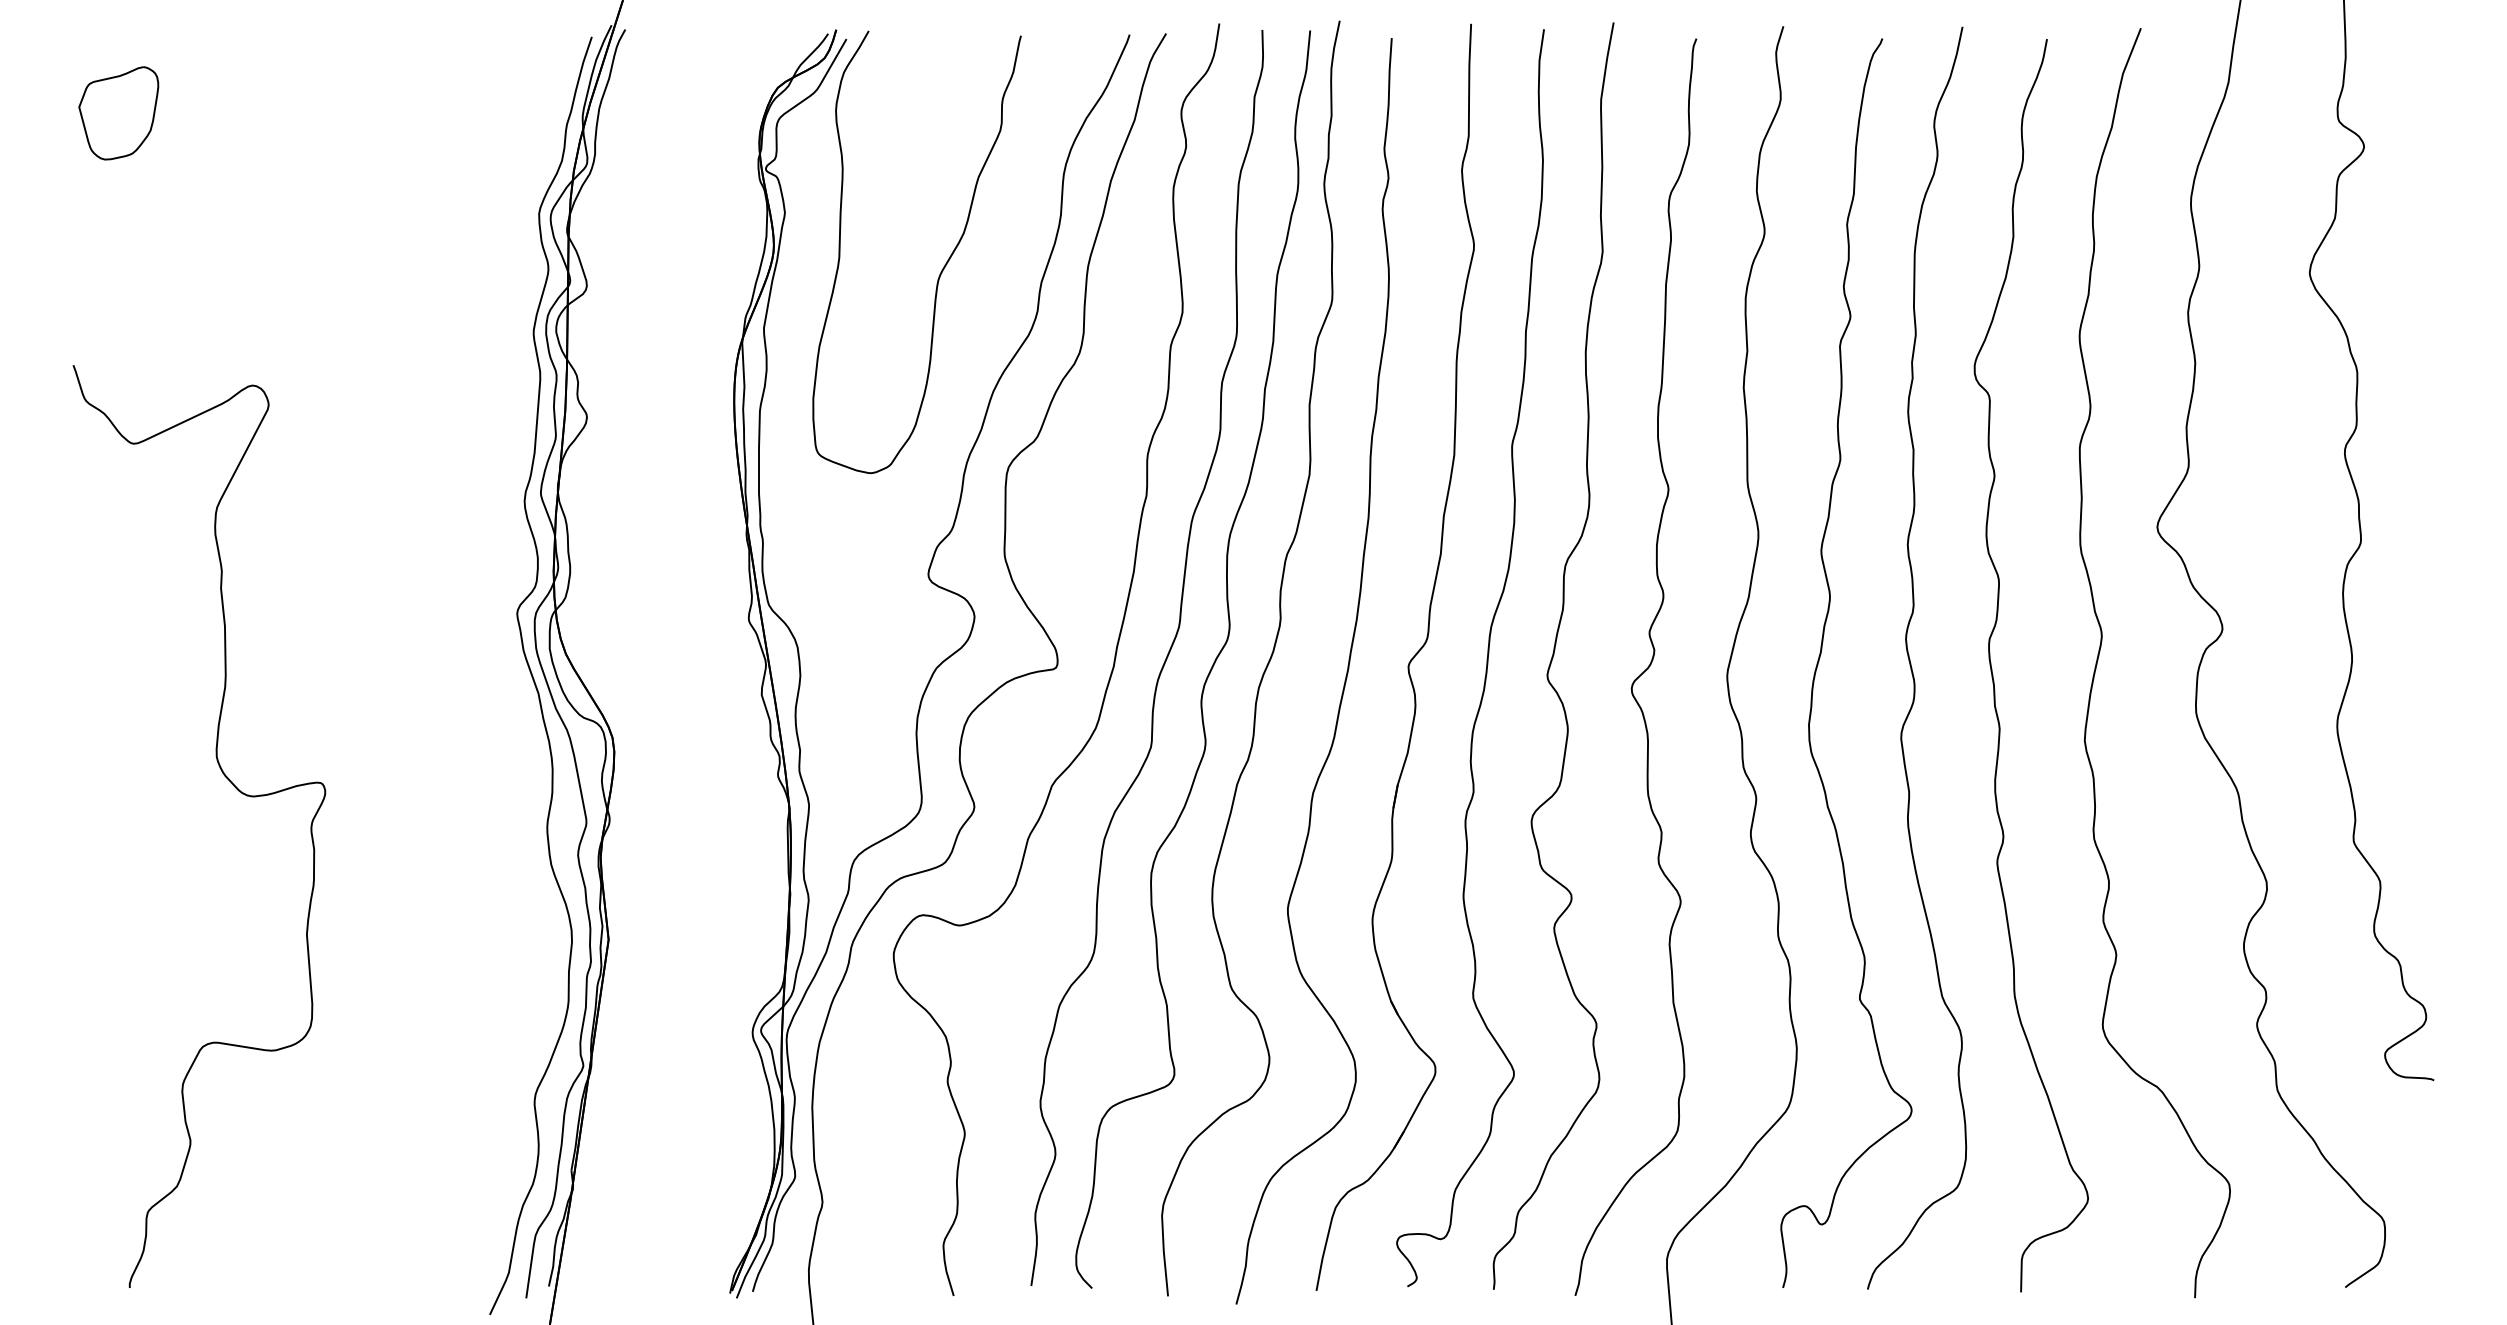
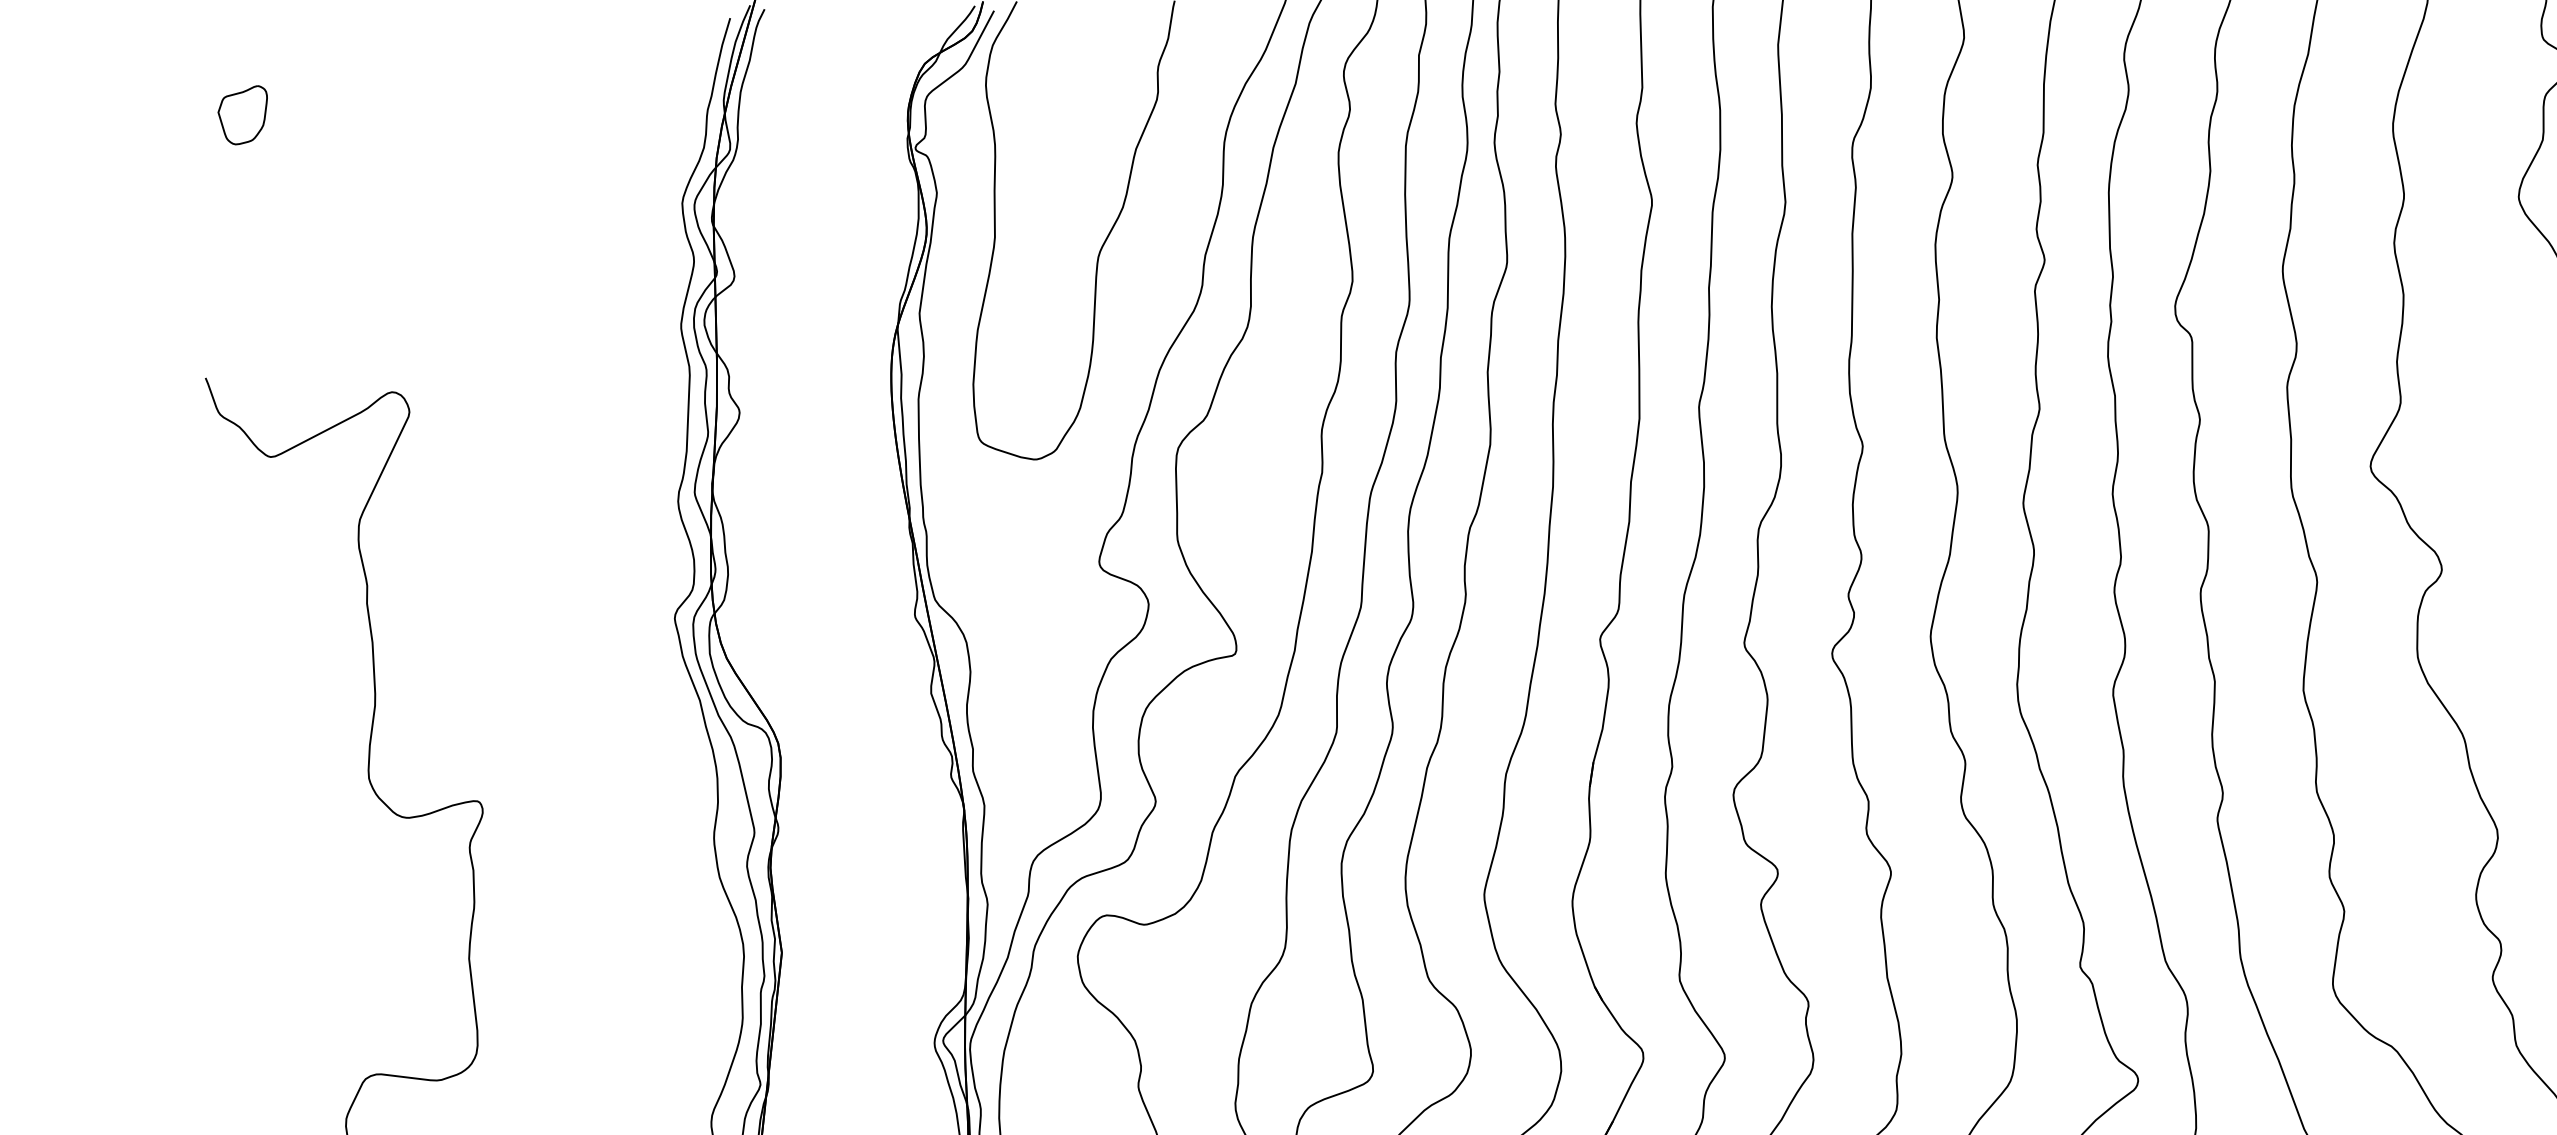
part: (118, 113) -> (242, 115), size x0.6

